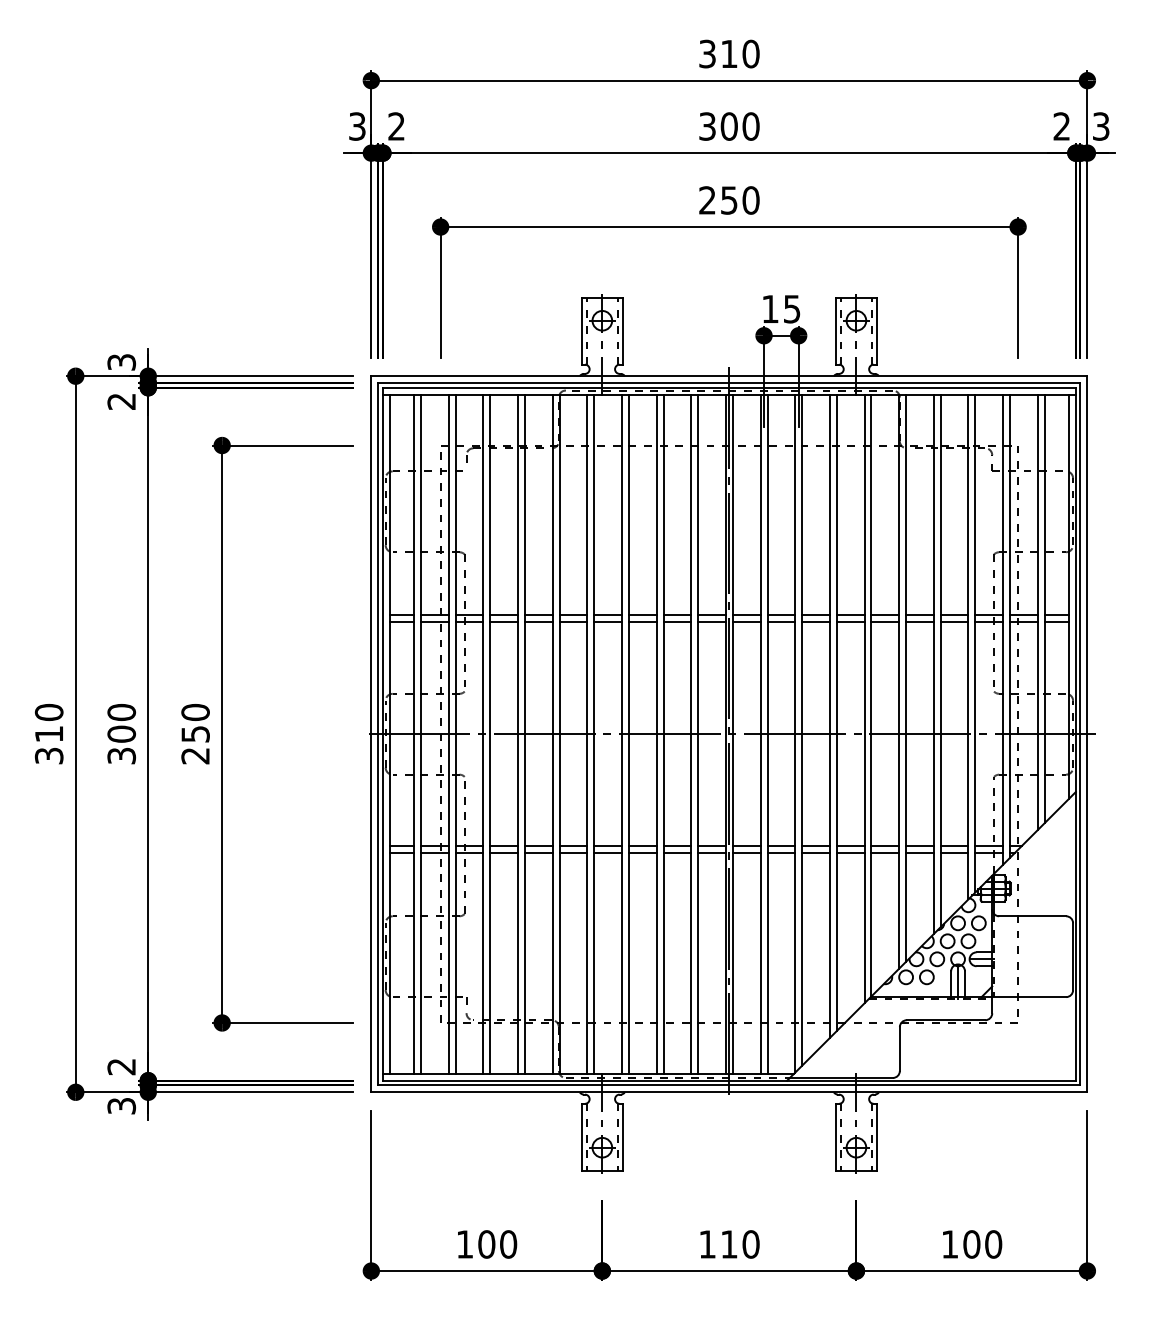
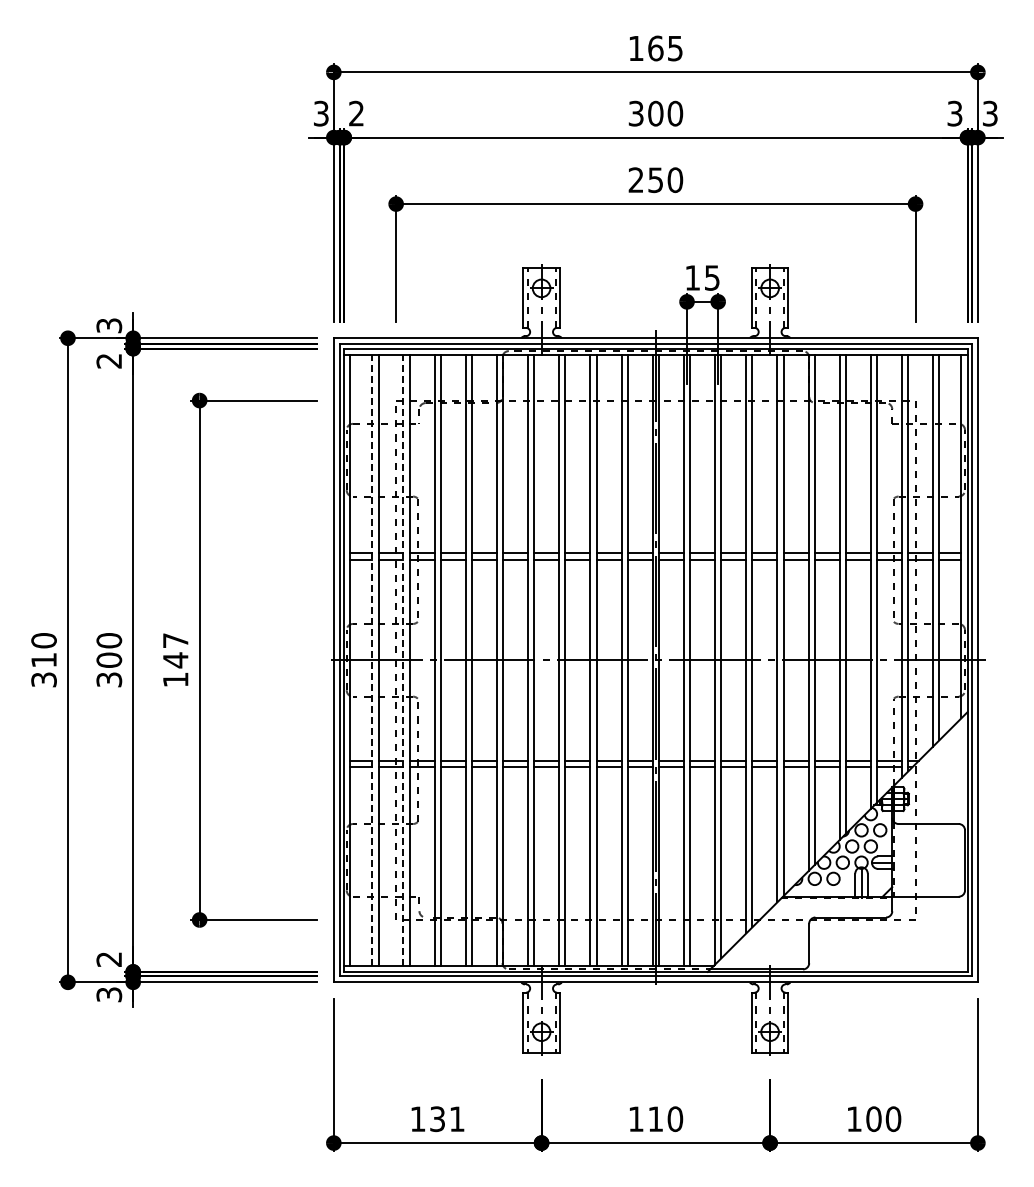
text: (728, 54) -> (655, 48), 310 -> 165
text: (1061, 126) -> (954, 113), 2 -> 3
line: (414, 733) -> (372, 659), solid -> dashed
line: (448, 733) -> (403, 659), solid -> dashed
text: (195, 734) -> (175, 660), 250 -> 147
text: (497, 1244) -> (447, 1119), 100 -> 131

